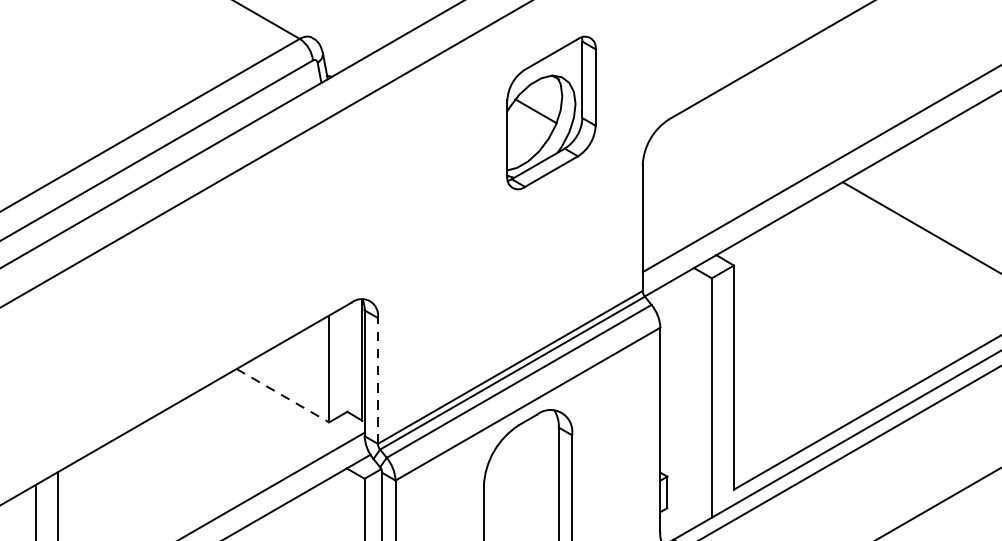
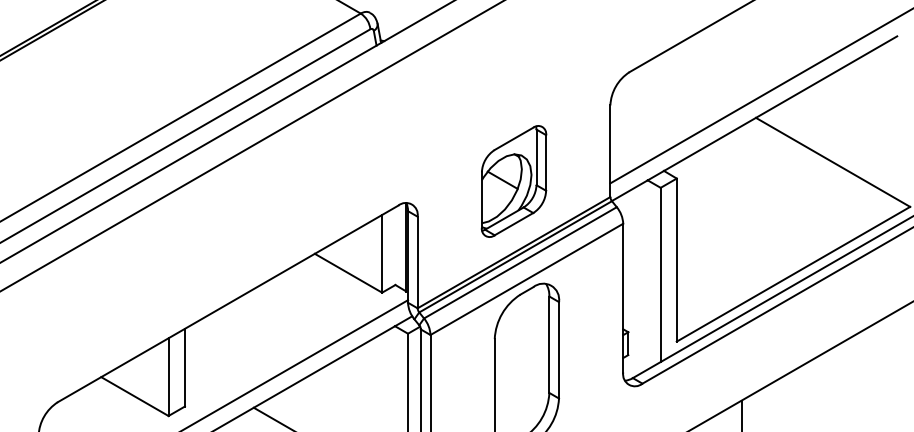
part: (550, 112) -> (513, 181), moved
line: (377, 380) -> (417, 262), dashed -> solid
line: (282, 396) -> (348, 273), dashed -> solid

